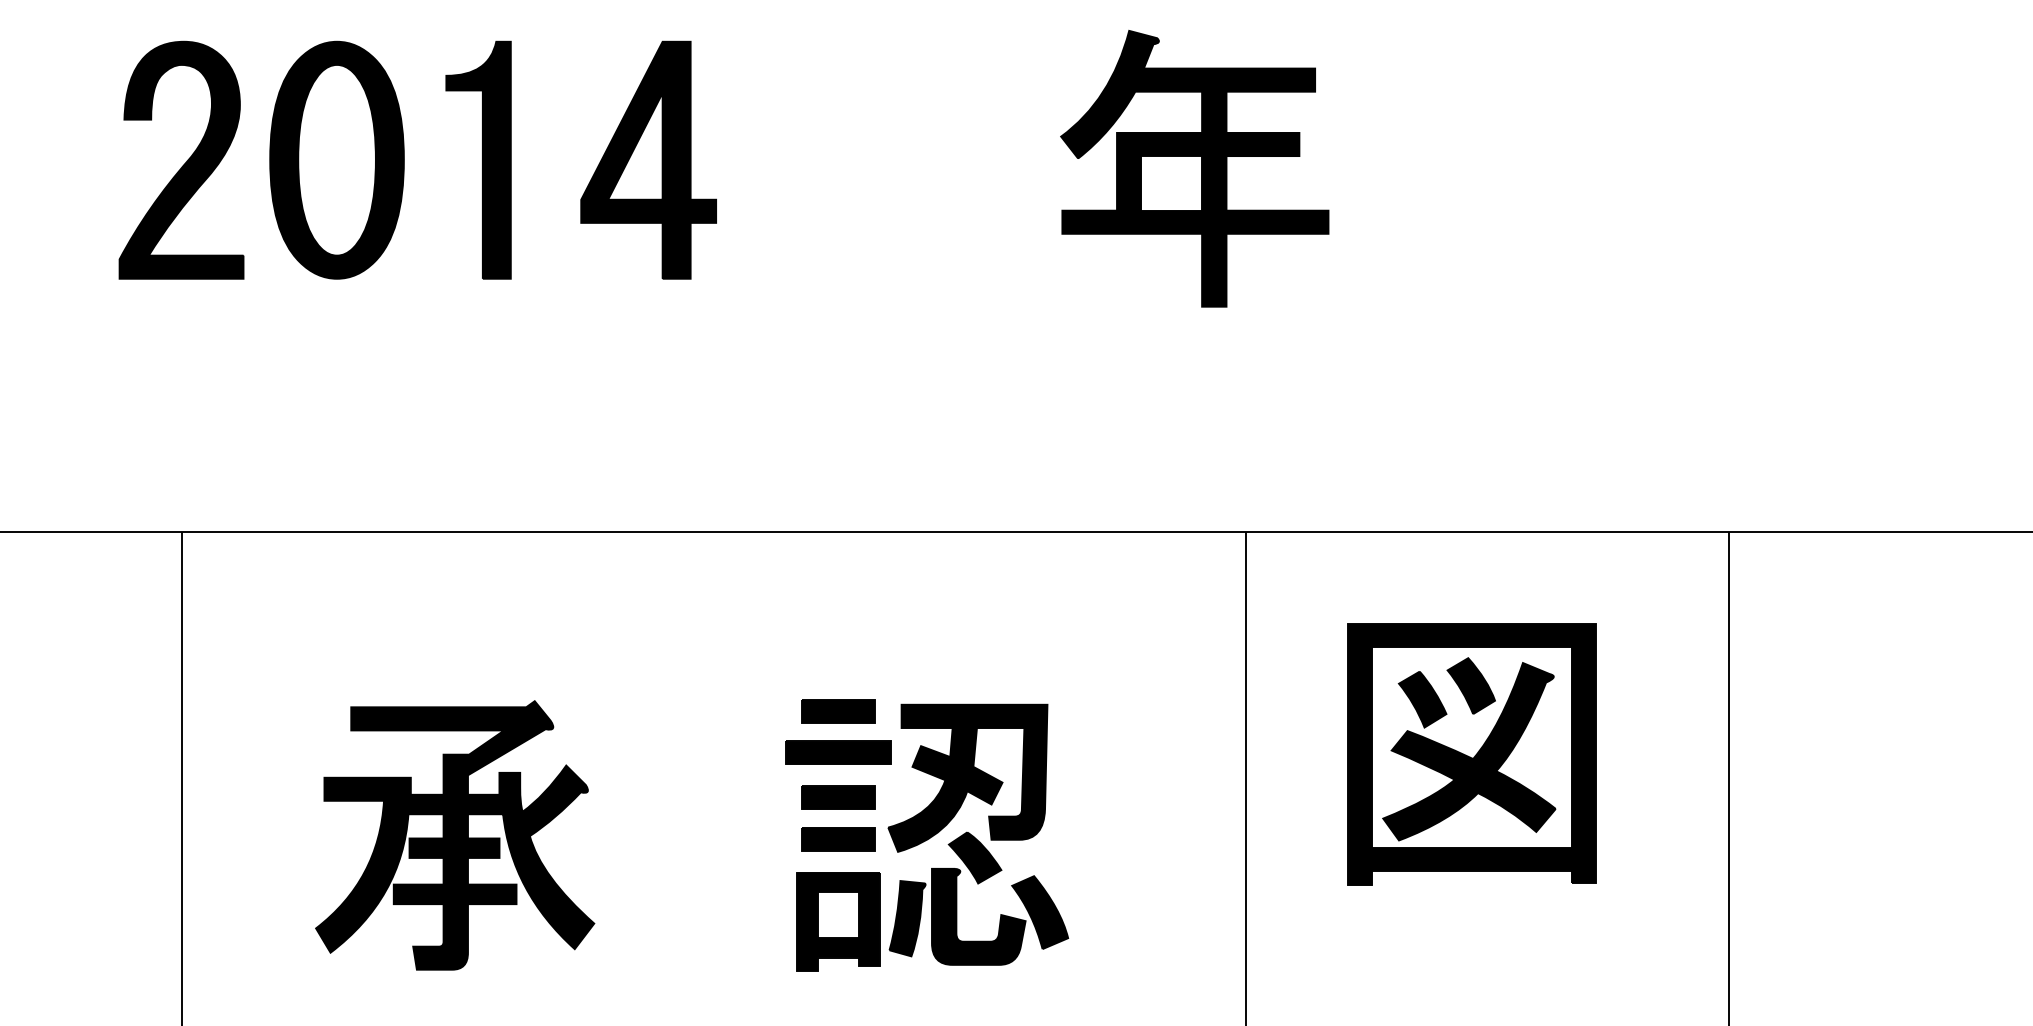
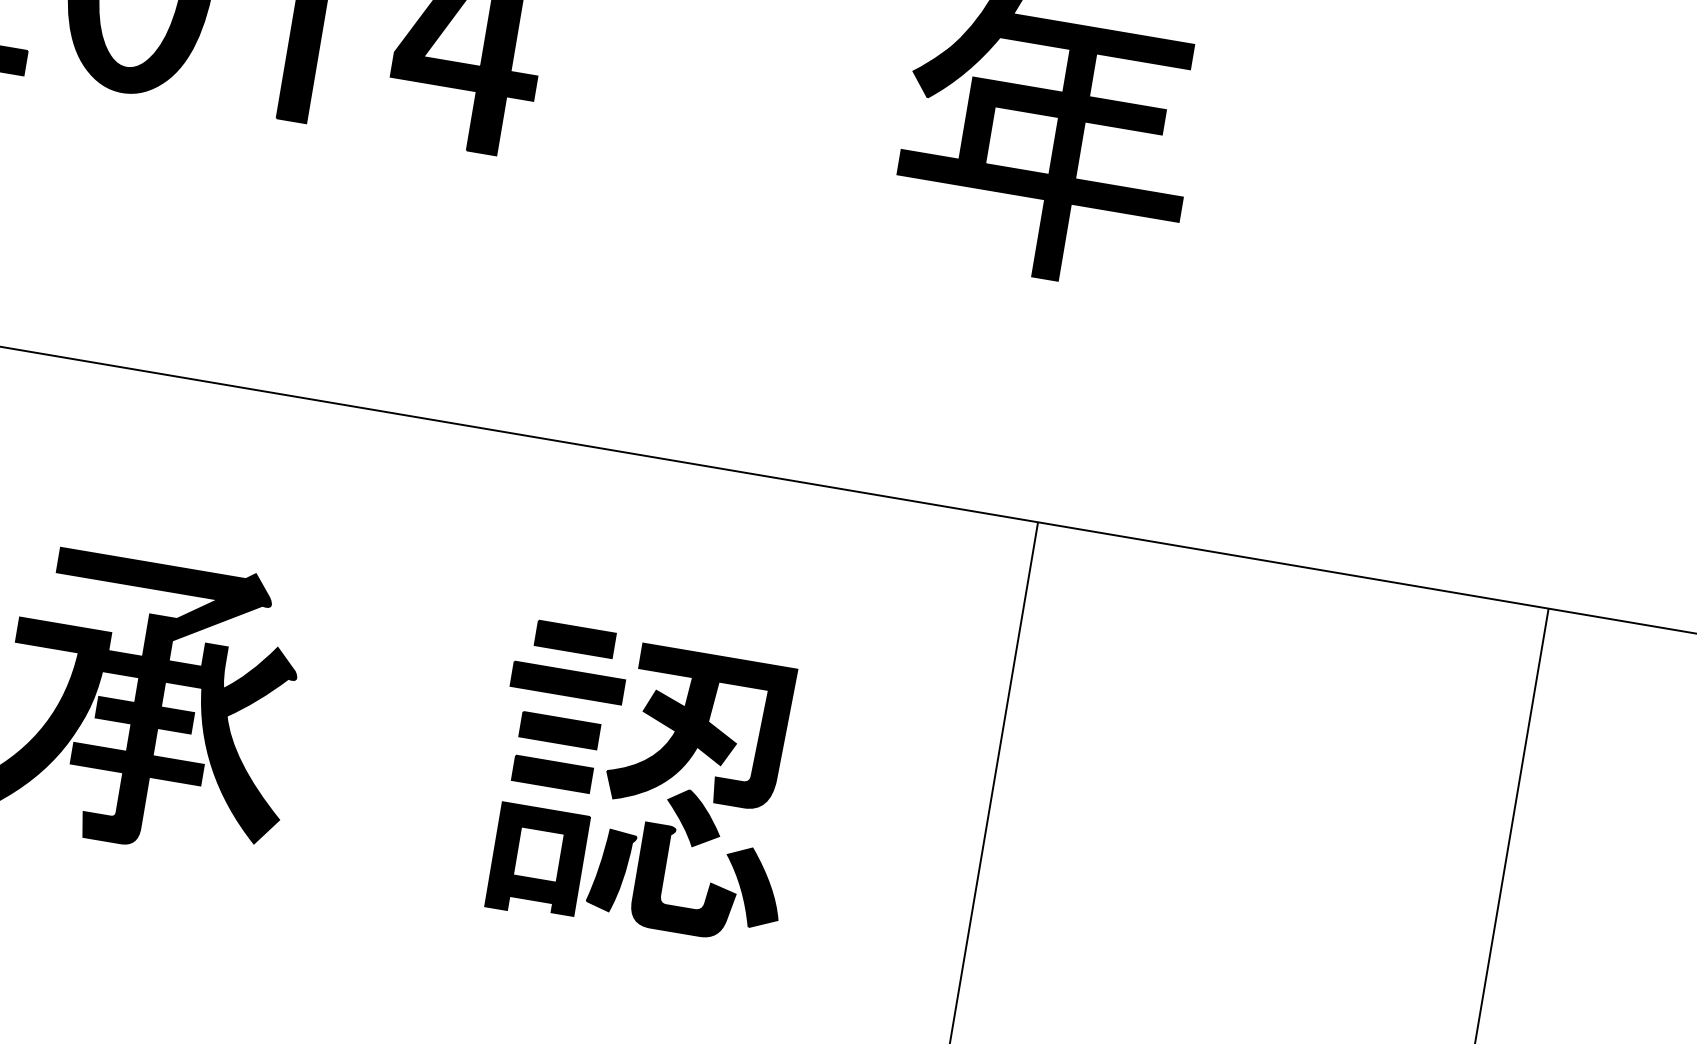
part: (1471, 754) -> (1236, 798), removed

